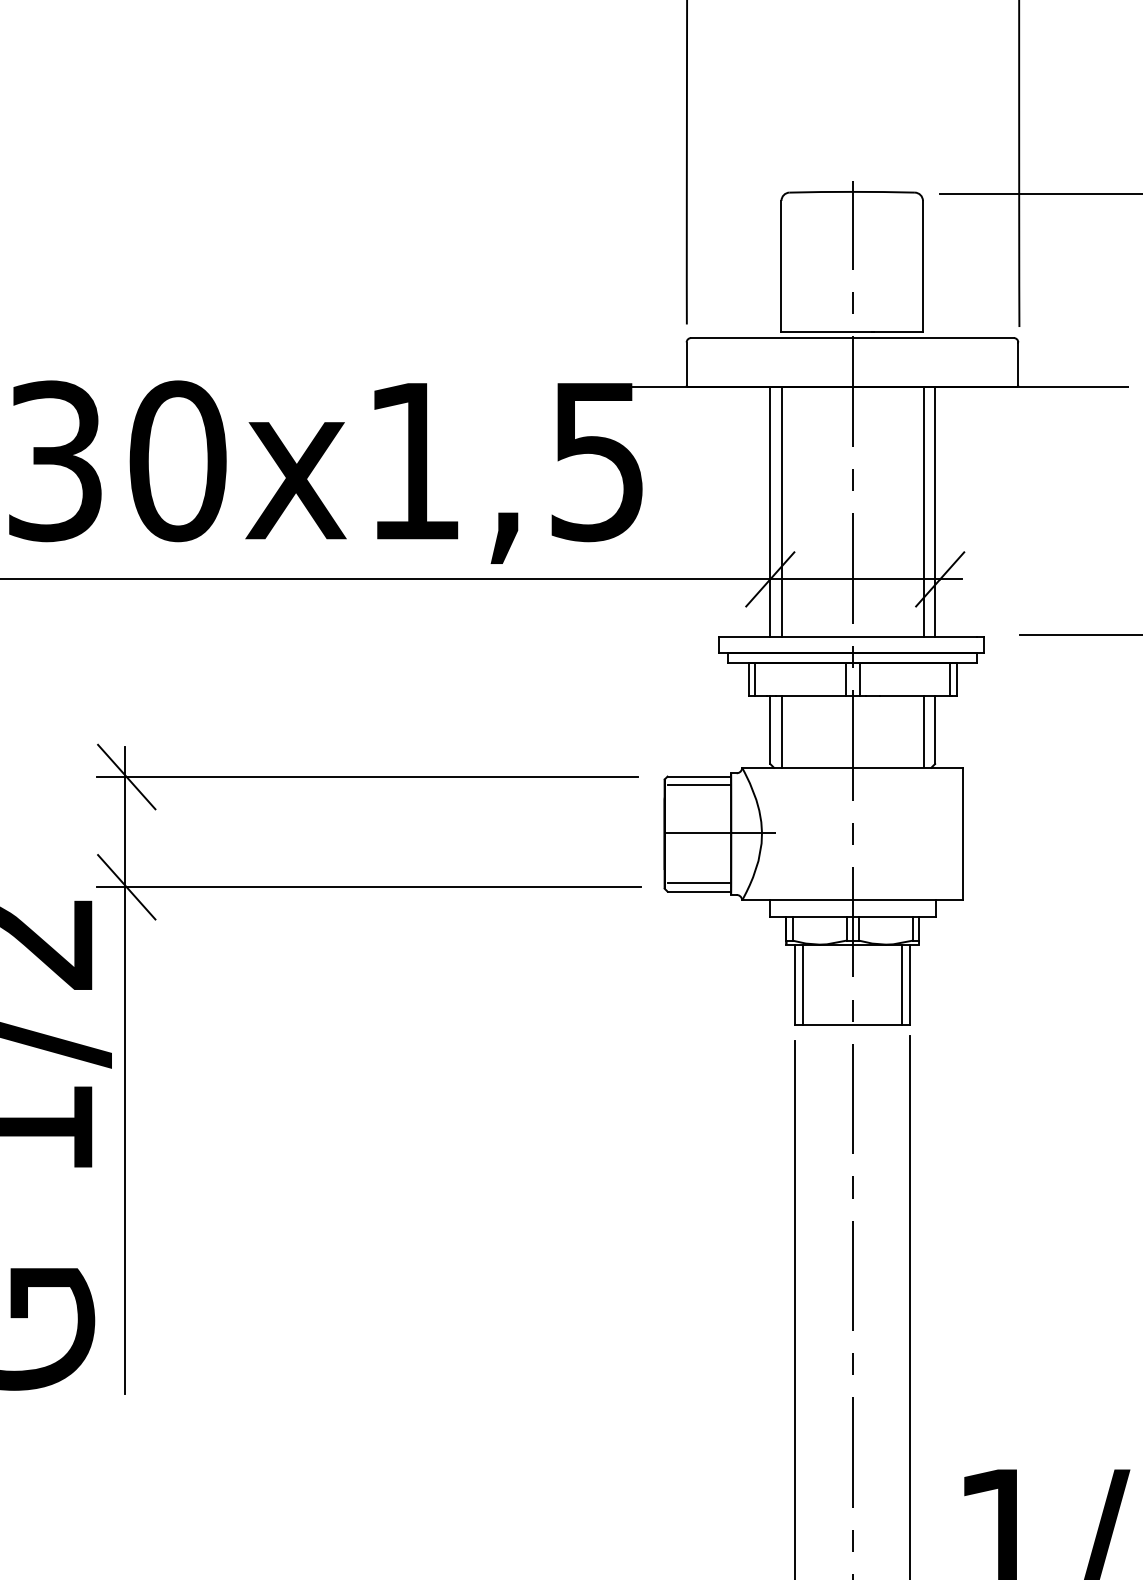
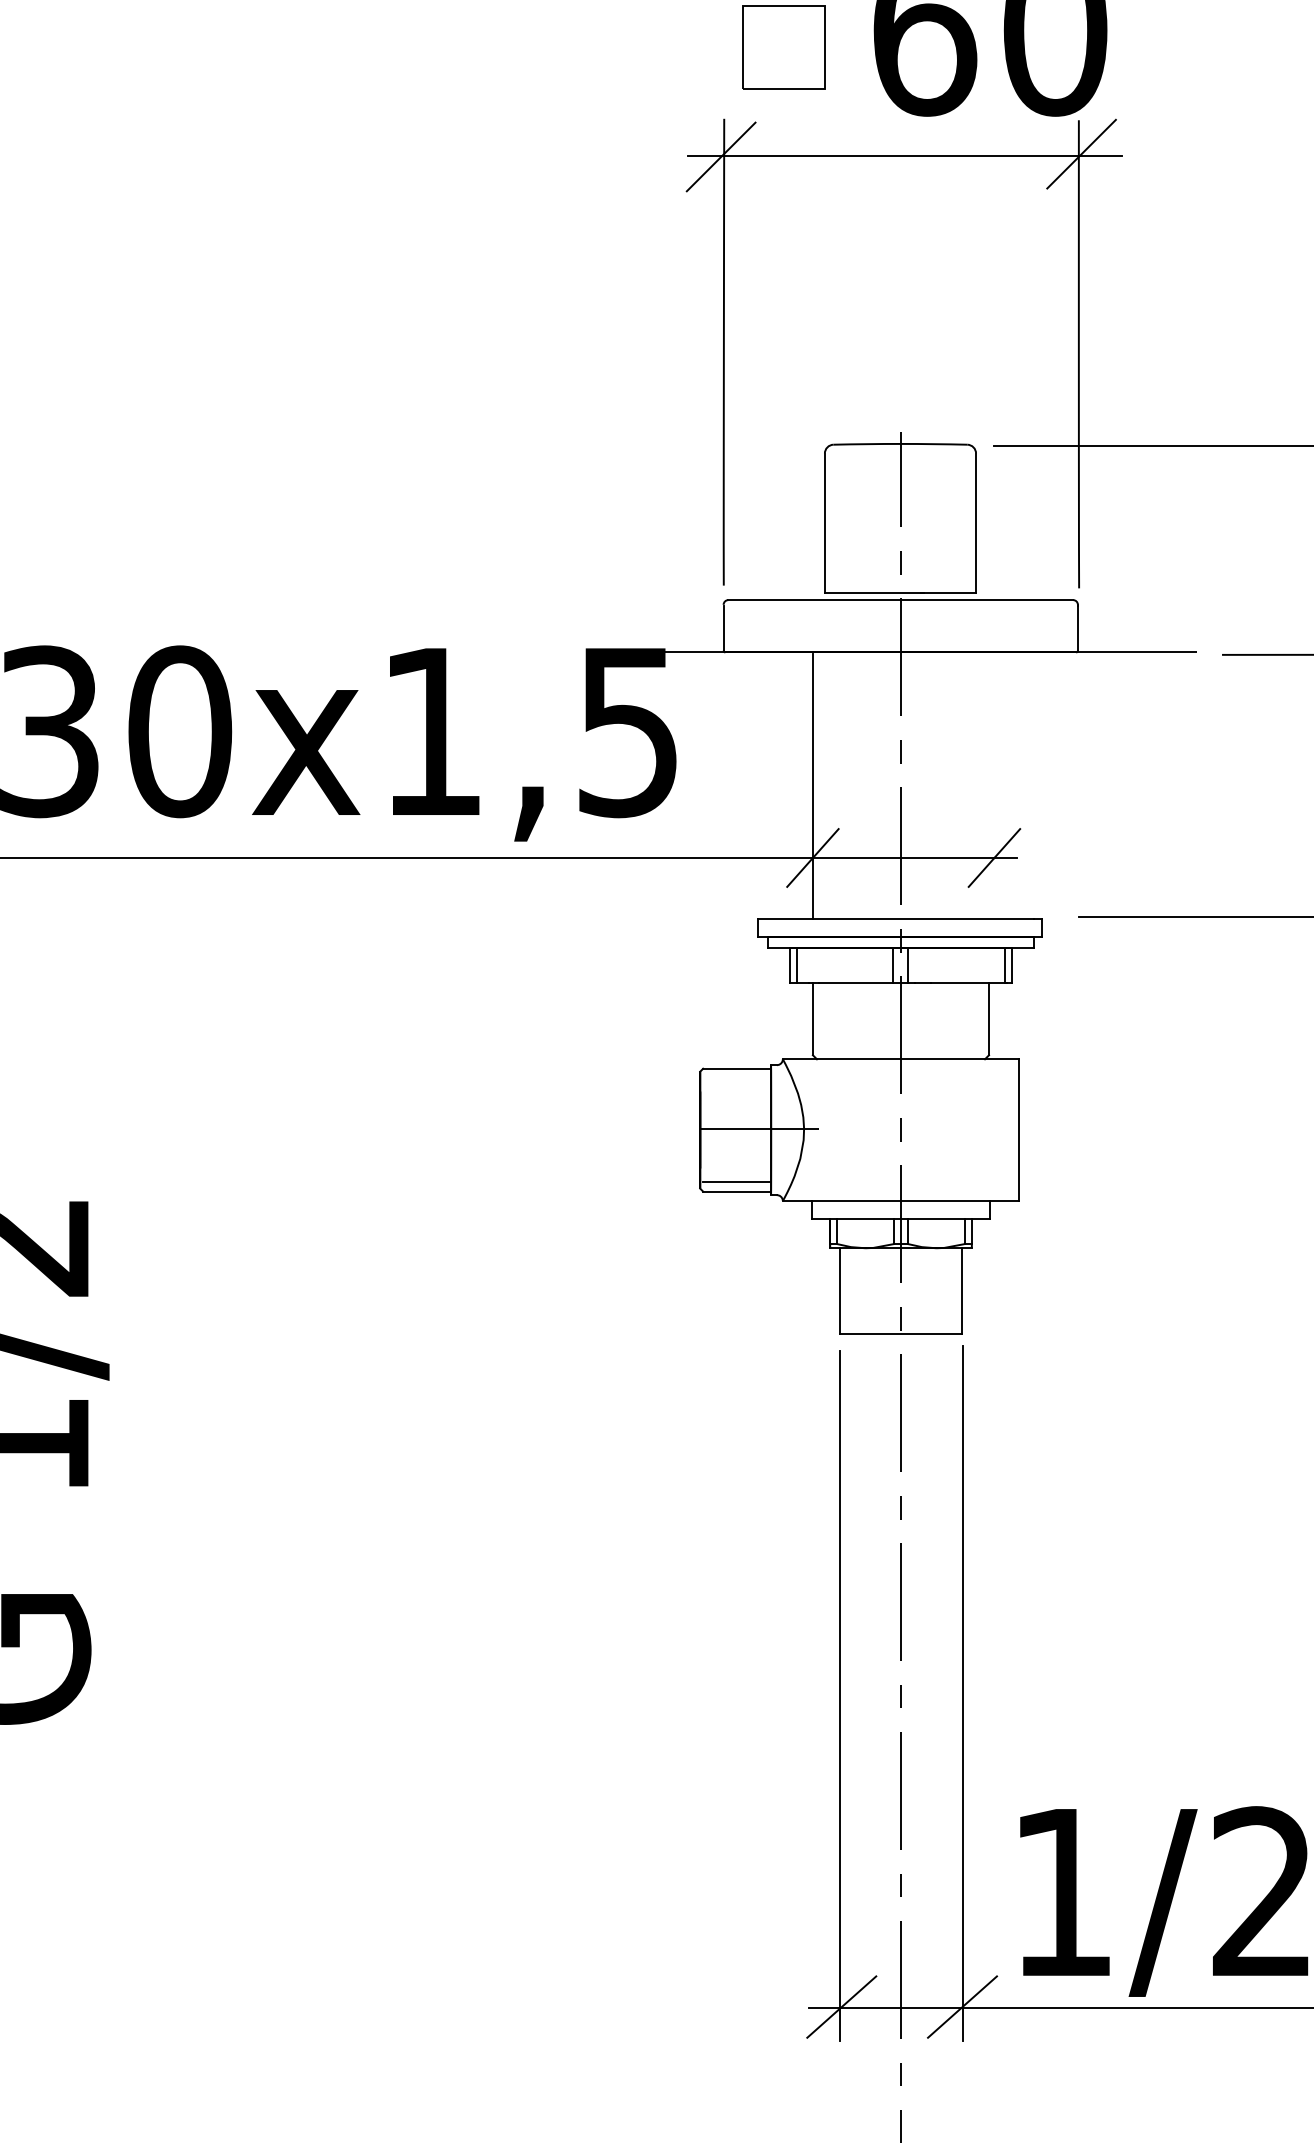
line: (782, 512) -> (825, 786), removed
line: (924, 512) -> (977, 786), removed
line: (935, 512) -> (989, 786), removed
line: (782, 731) -> (825, 1020), removed
line: (924, 731) -> (977, 1020), removed
line: (699, 784) -> (737, 1077), removed
part: (369, 887) -> (384, 1187), removed
line: (802, 984) -> (847, 1290), removed
line: (902, 984) -> (954, 1290), removed

